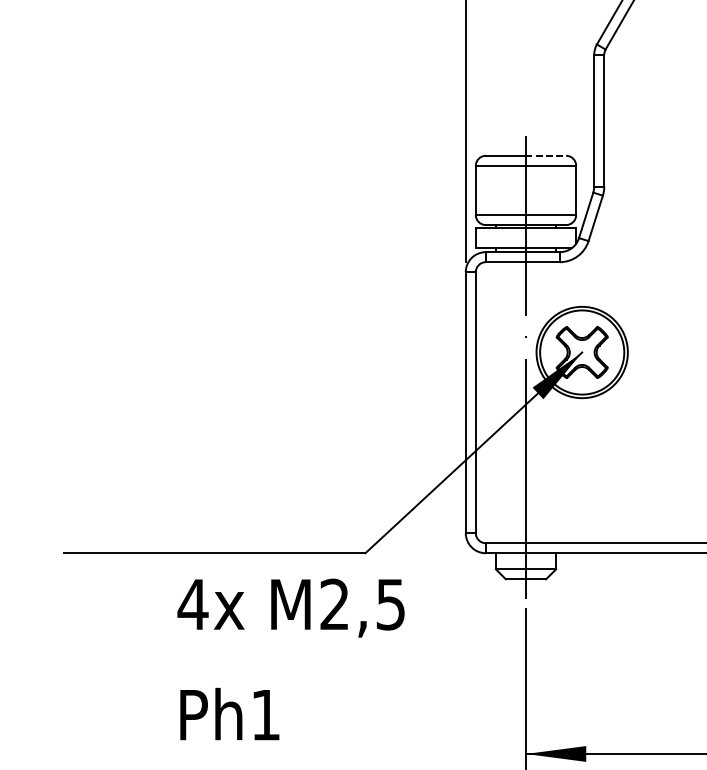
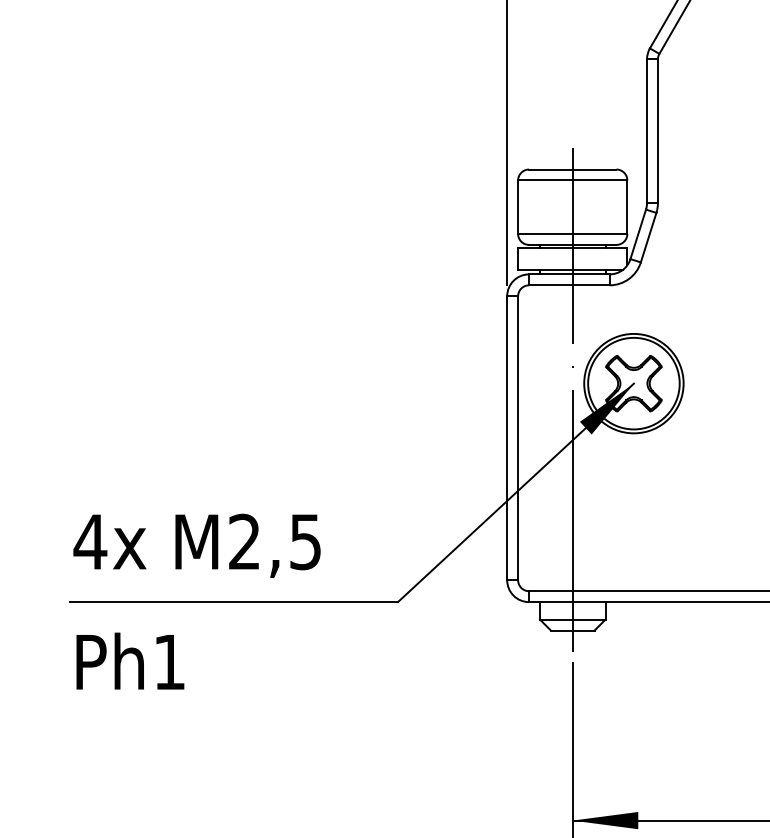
line: (545, 155) -> (594, 169), dashed -> solid
text: (290, 659) -> (196, 601), moved

